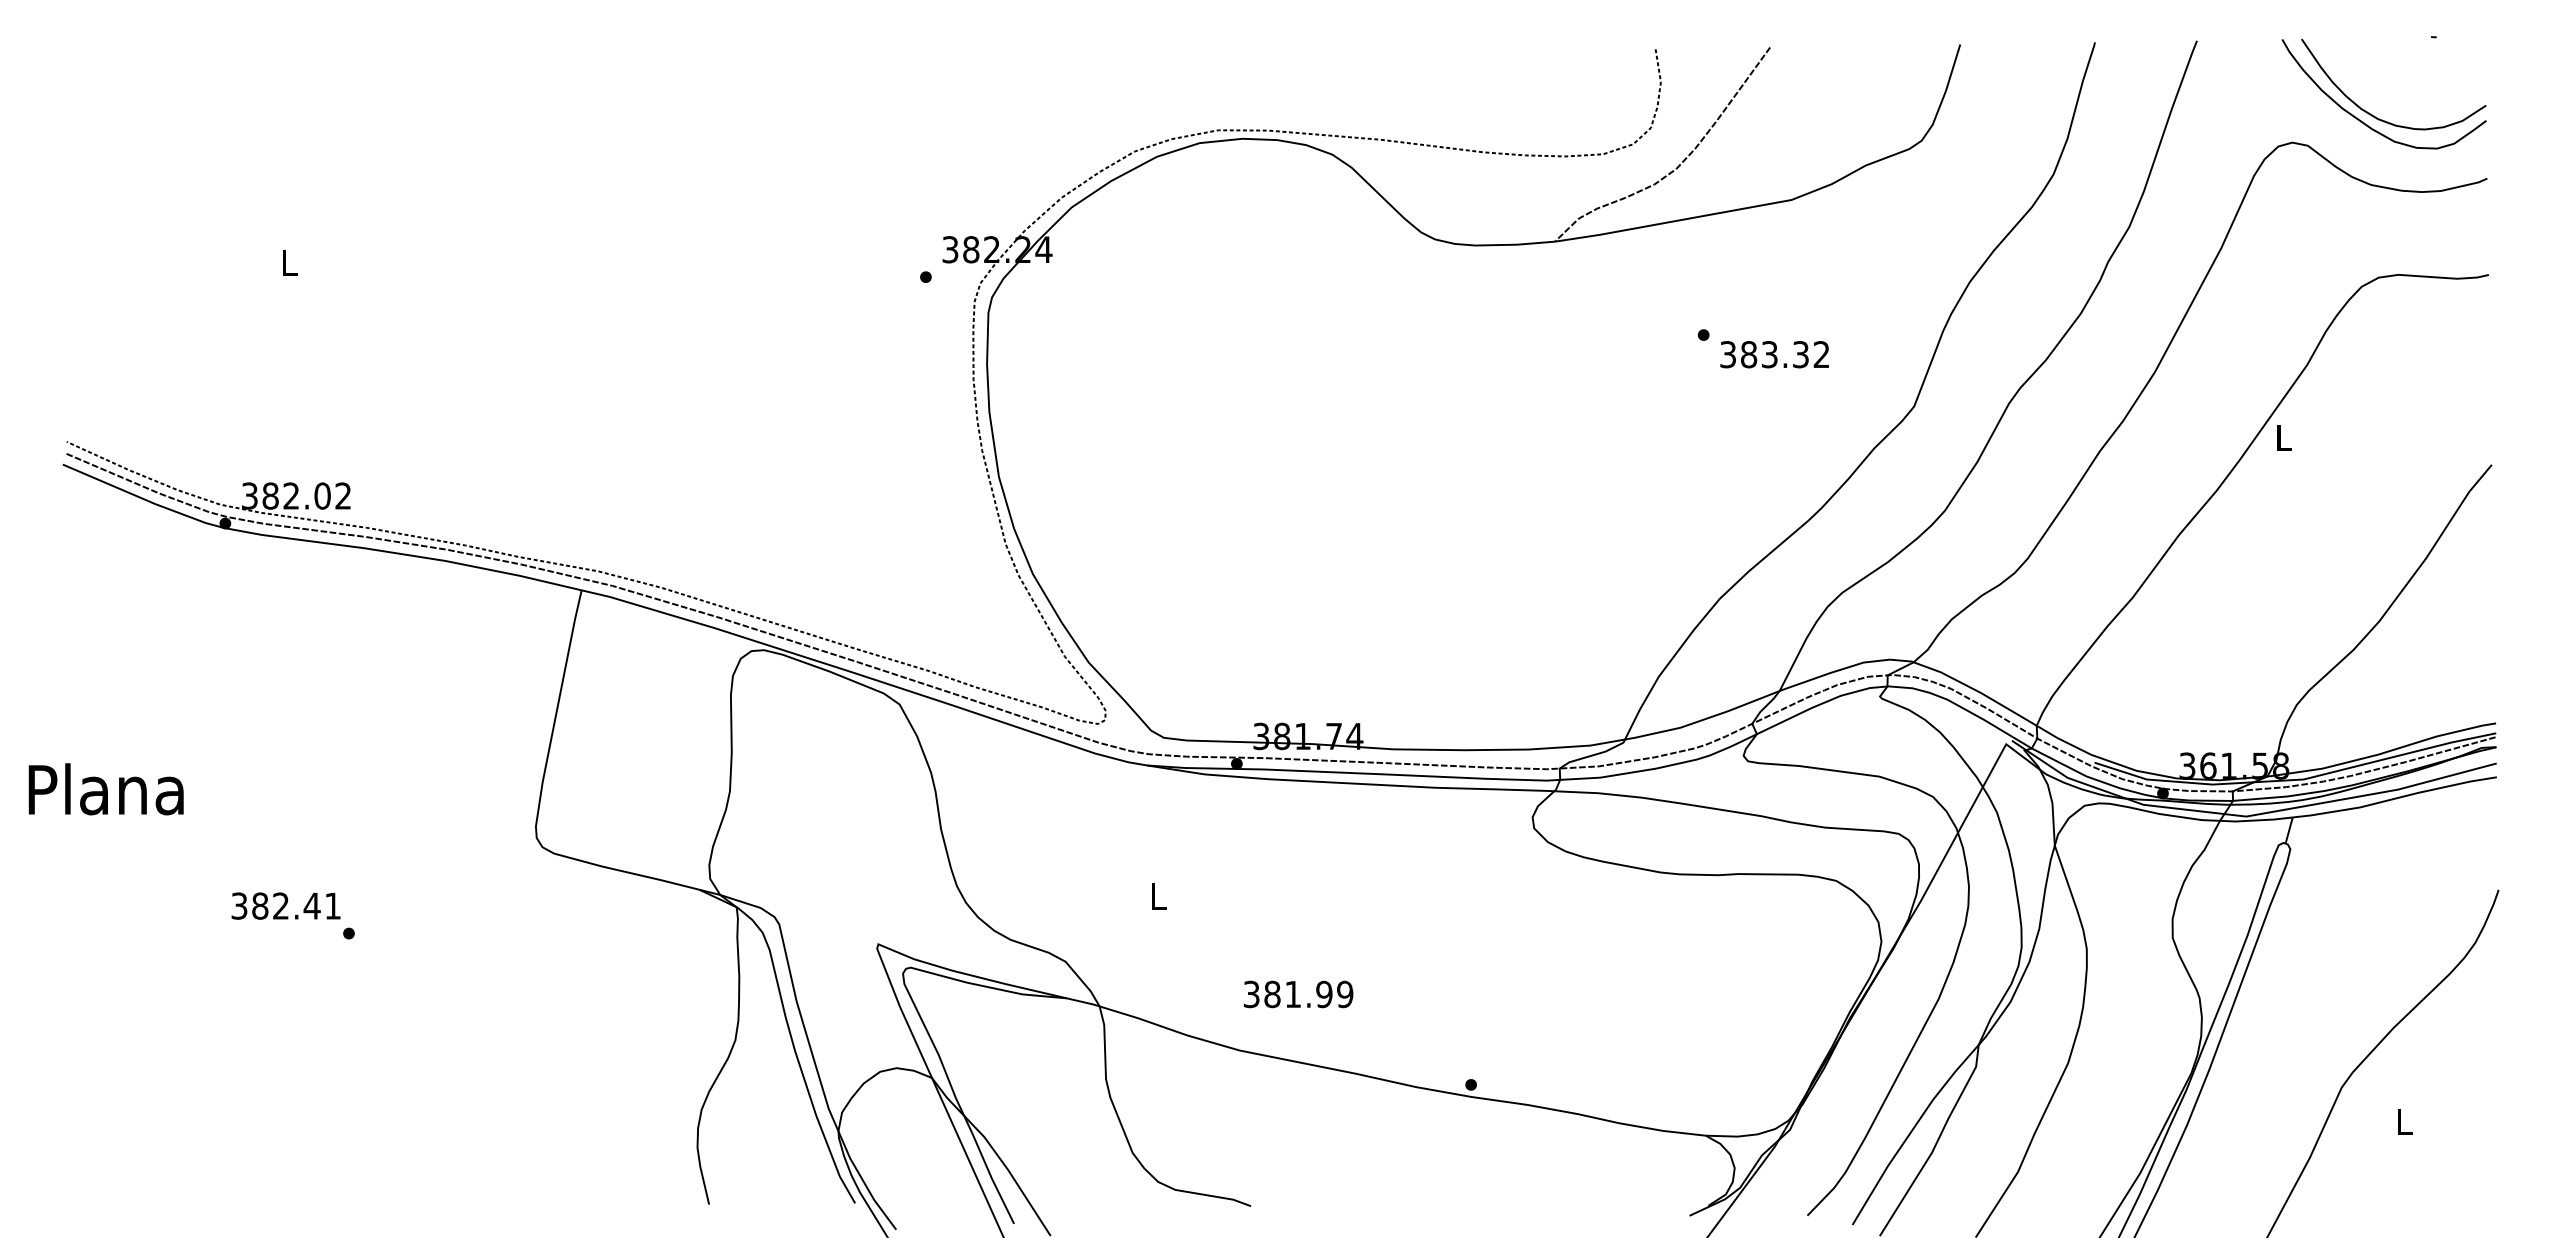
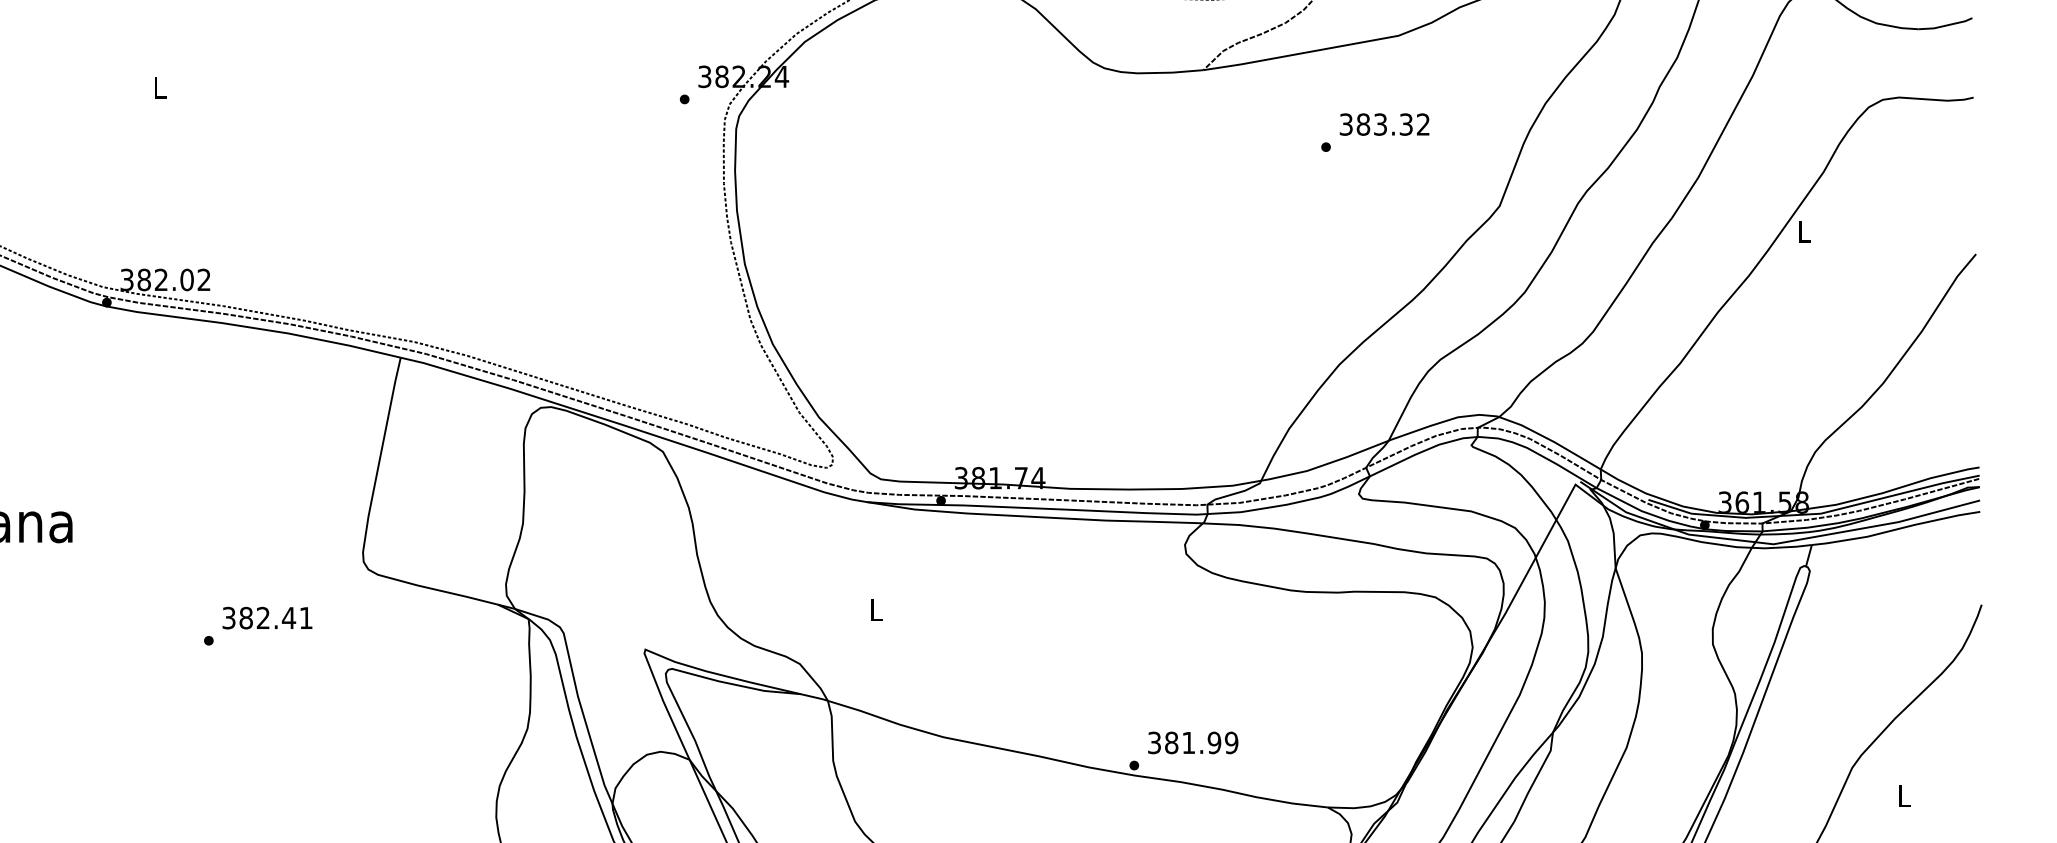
text: (1774, 354) -> (1384, 124), moved
text: (285, 905) -> (267, 617), moved
text: (1298, 994) -> (1193, 742), moved

